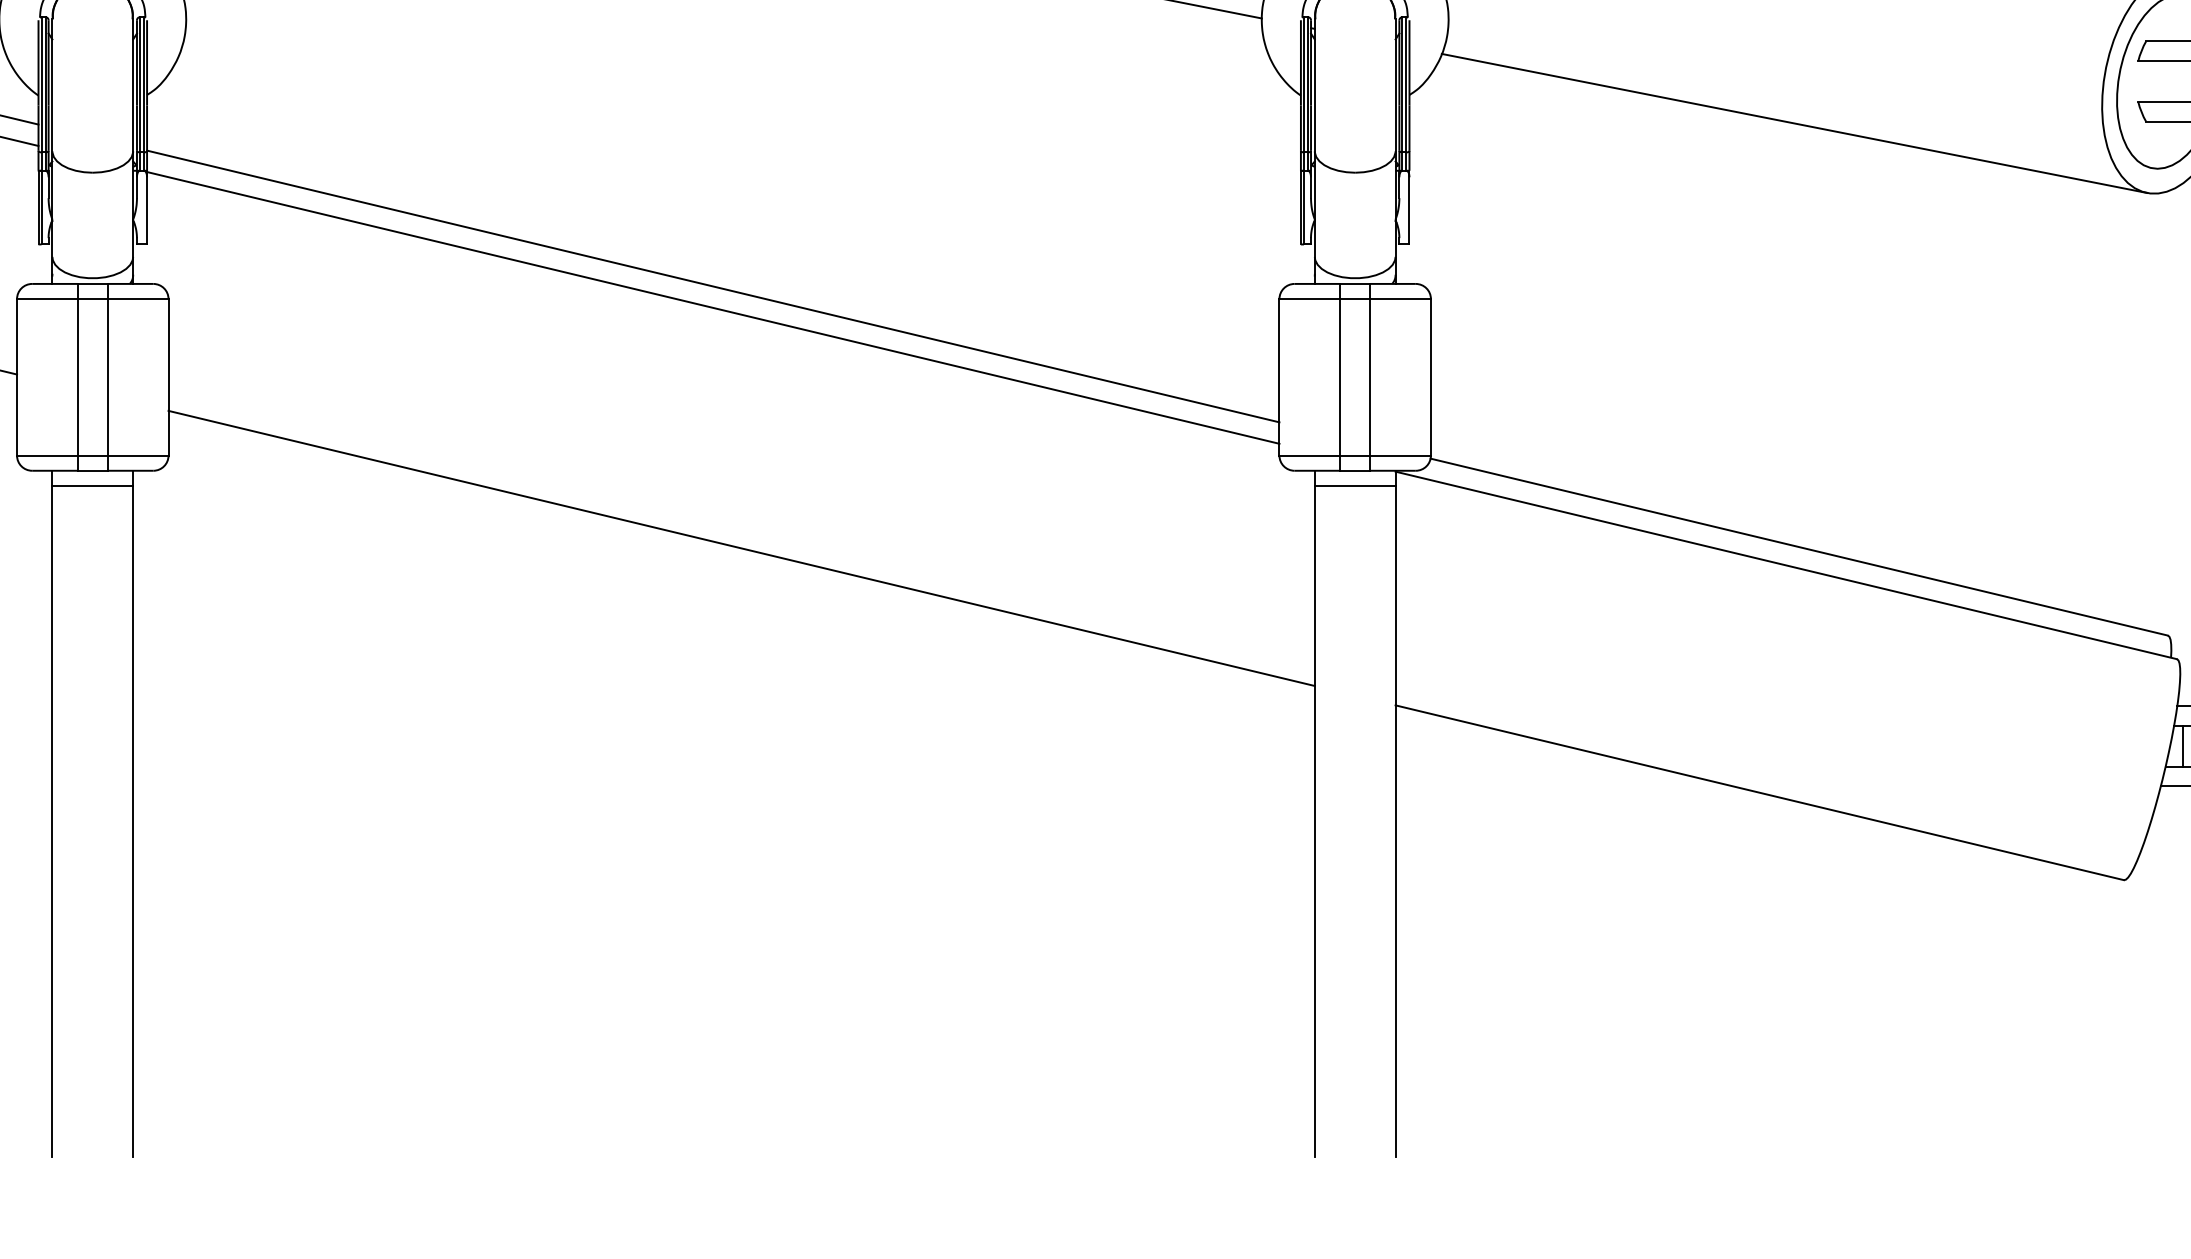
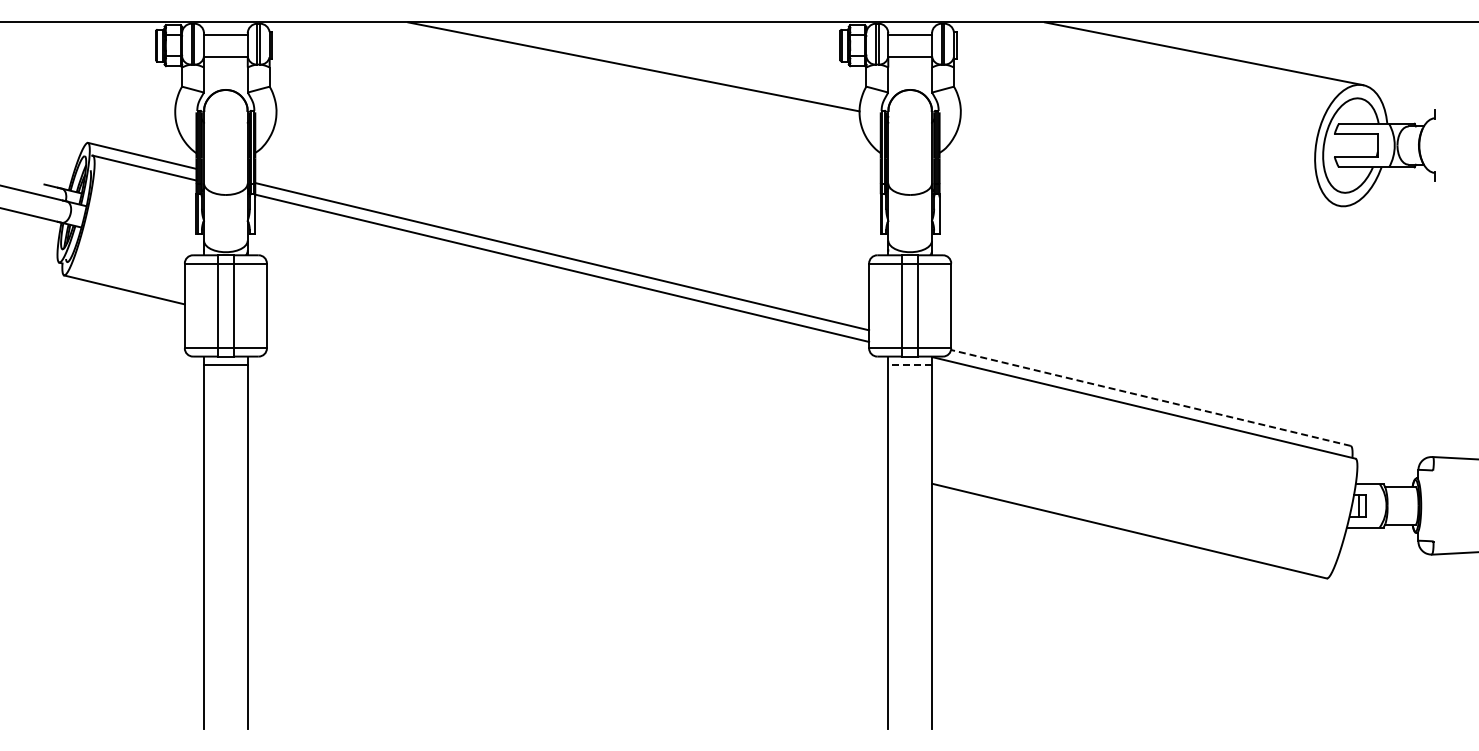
line: (1794, 123) -> (1148, 168), removed
line: (1355, 485) -> (910, 364), solid -> dashed
line: (1798, 546) -> (1150, 397), solid -> dashed
line: (741, 548) -> (577, 398), removed

